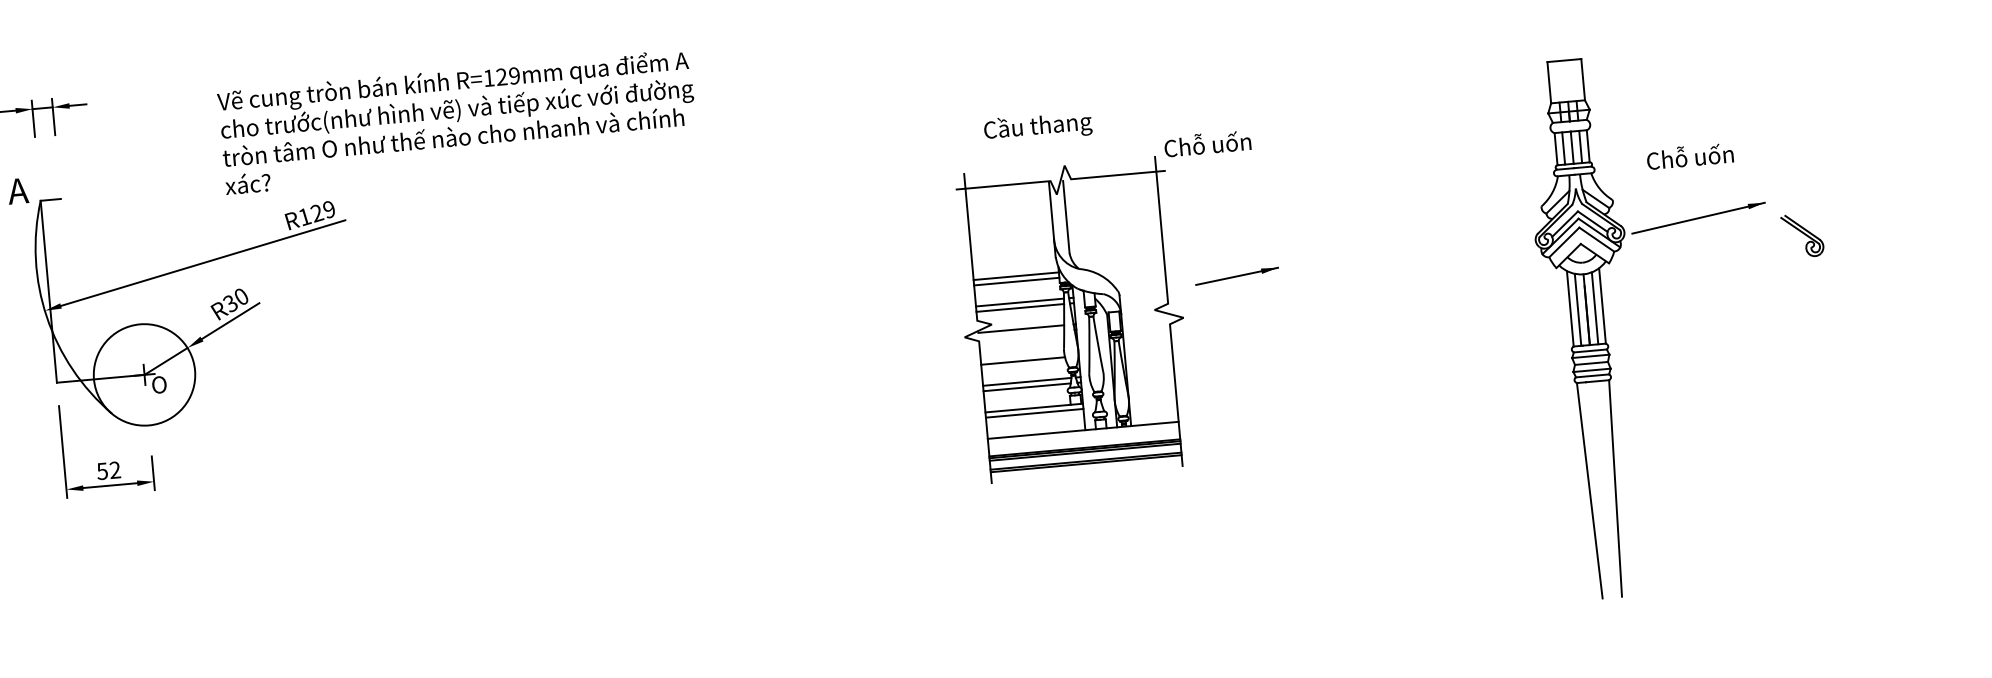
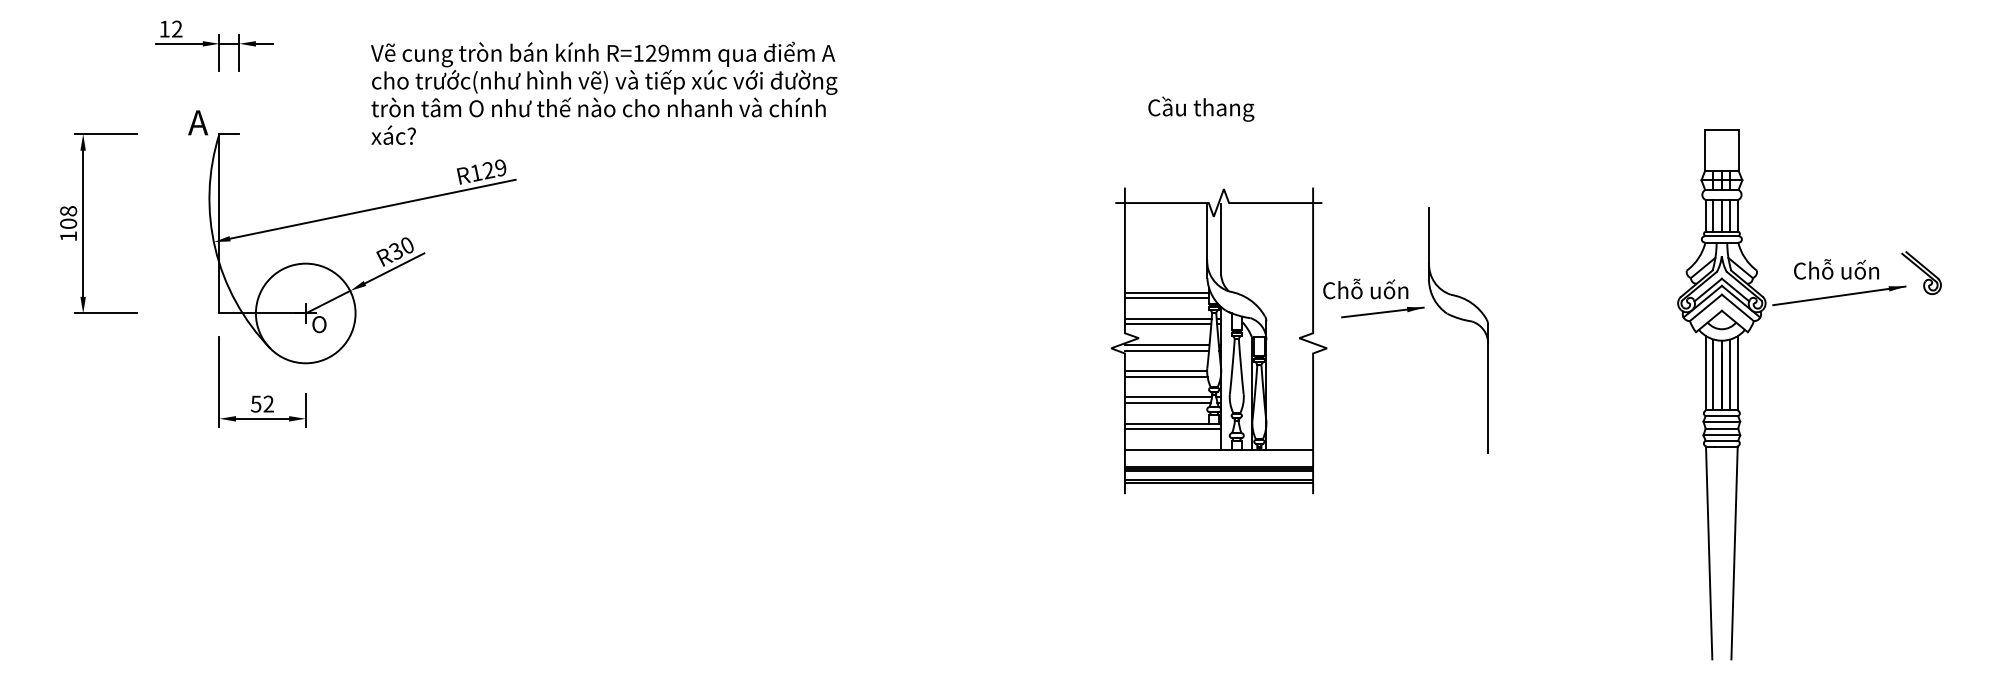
text: (457, 120) -> (604, 92), moved
text: (1038, 126) -> (1201, 108), moved
text: (1207, 143) -> (1365, 288), moved
text: (1690, 156) -> (1836, 269), moved
part: (1802, 235) -> (1921, 272), moved
part: (1317, 277) -> (1461, 320), added
line: (1020, 334) -> (1166, 350), added
line: (1021, 355) -> (1165, 371), added

